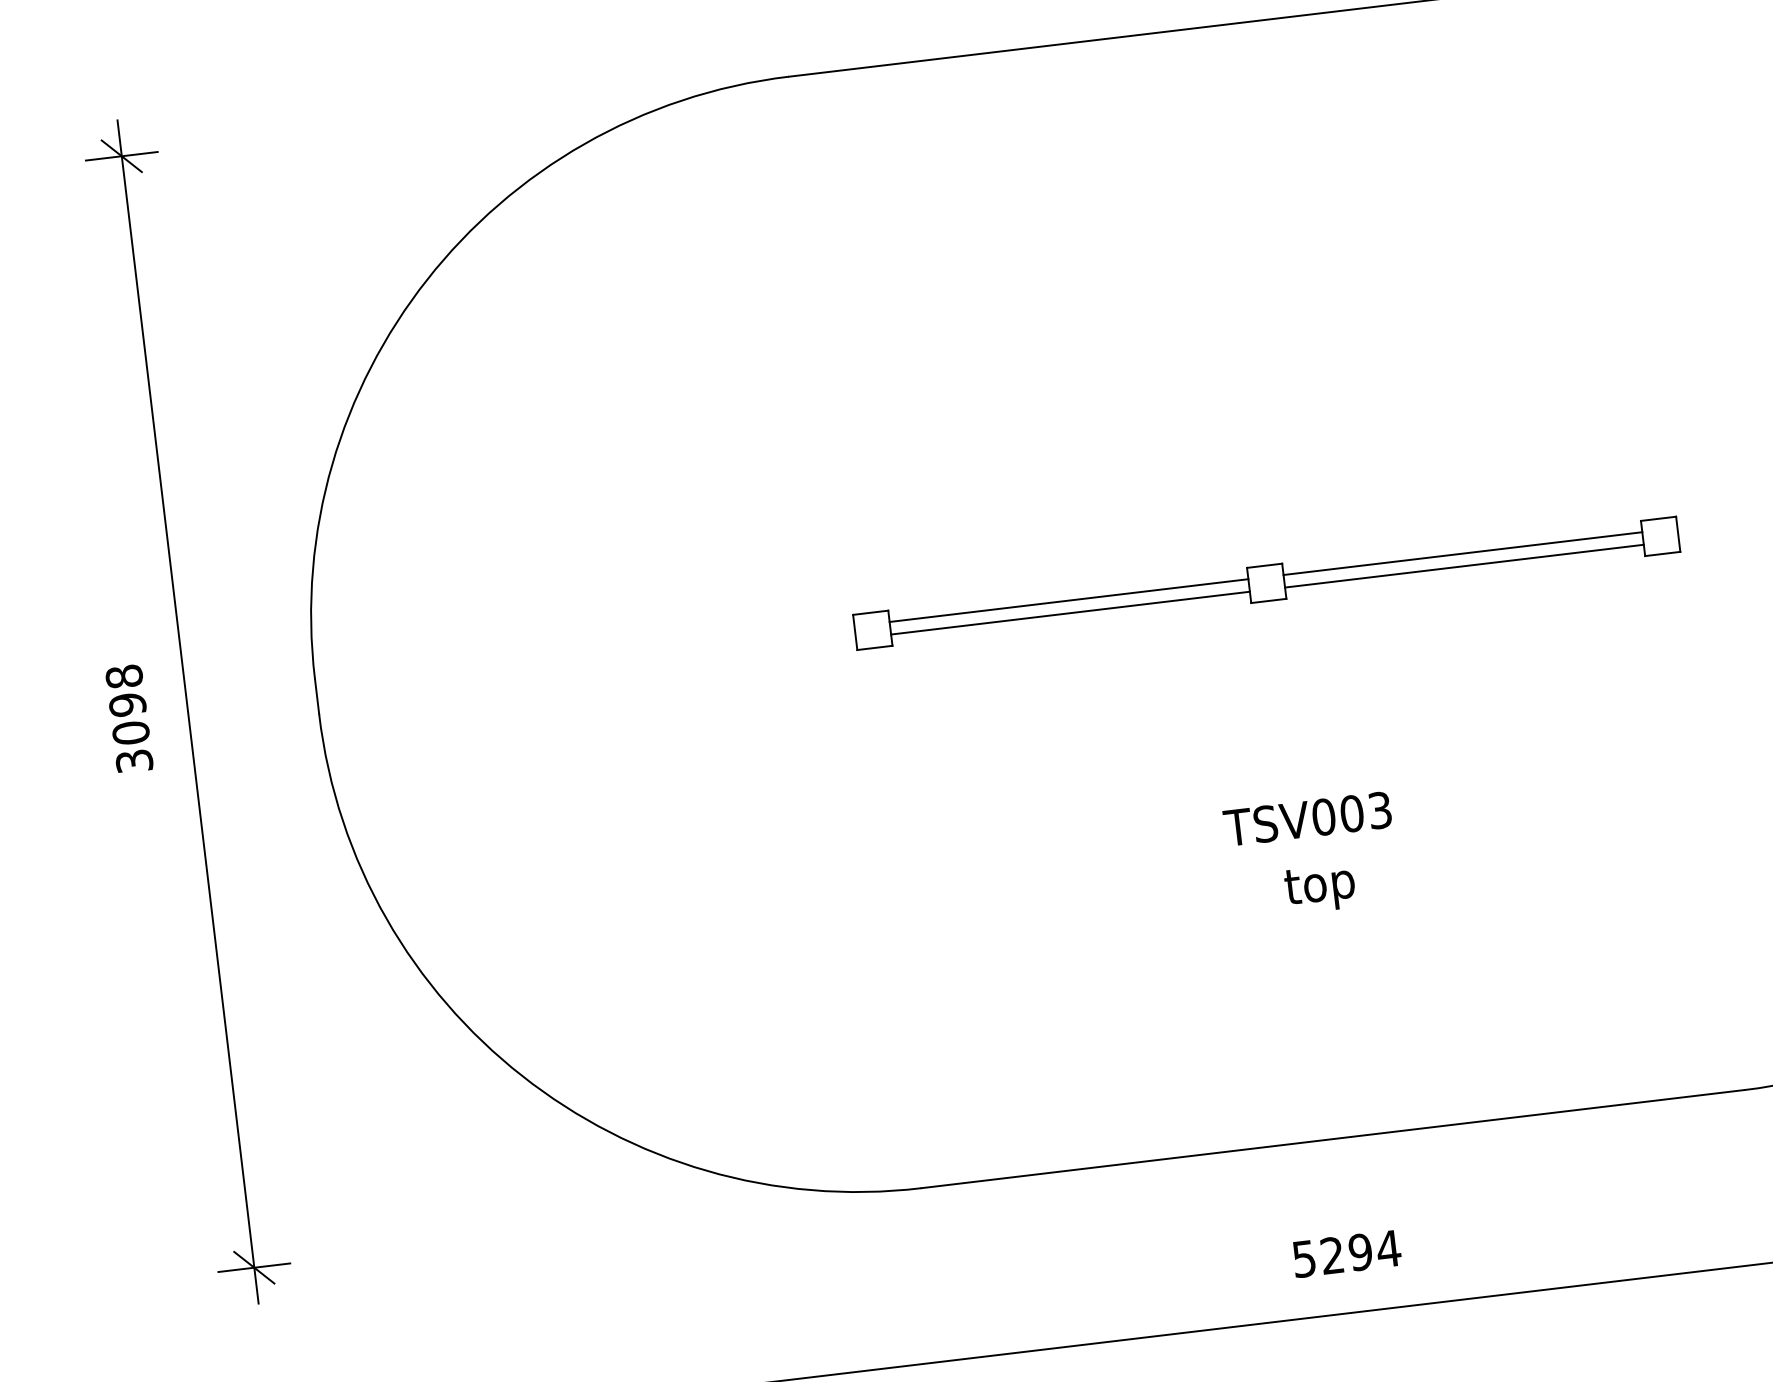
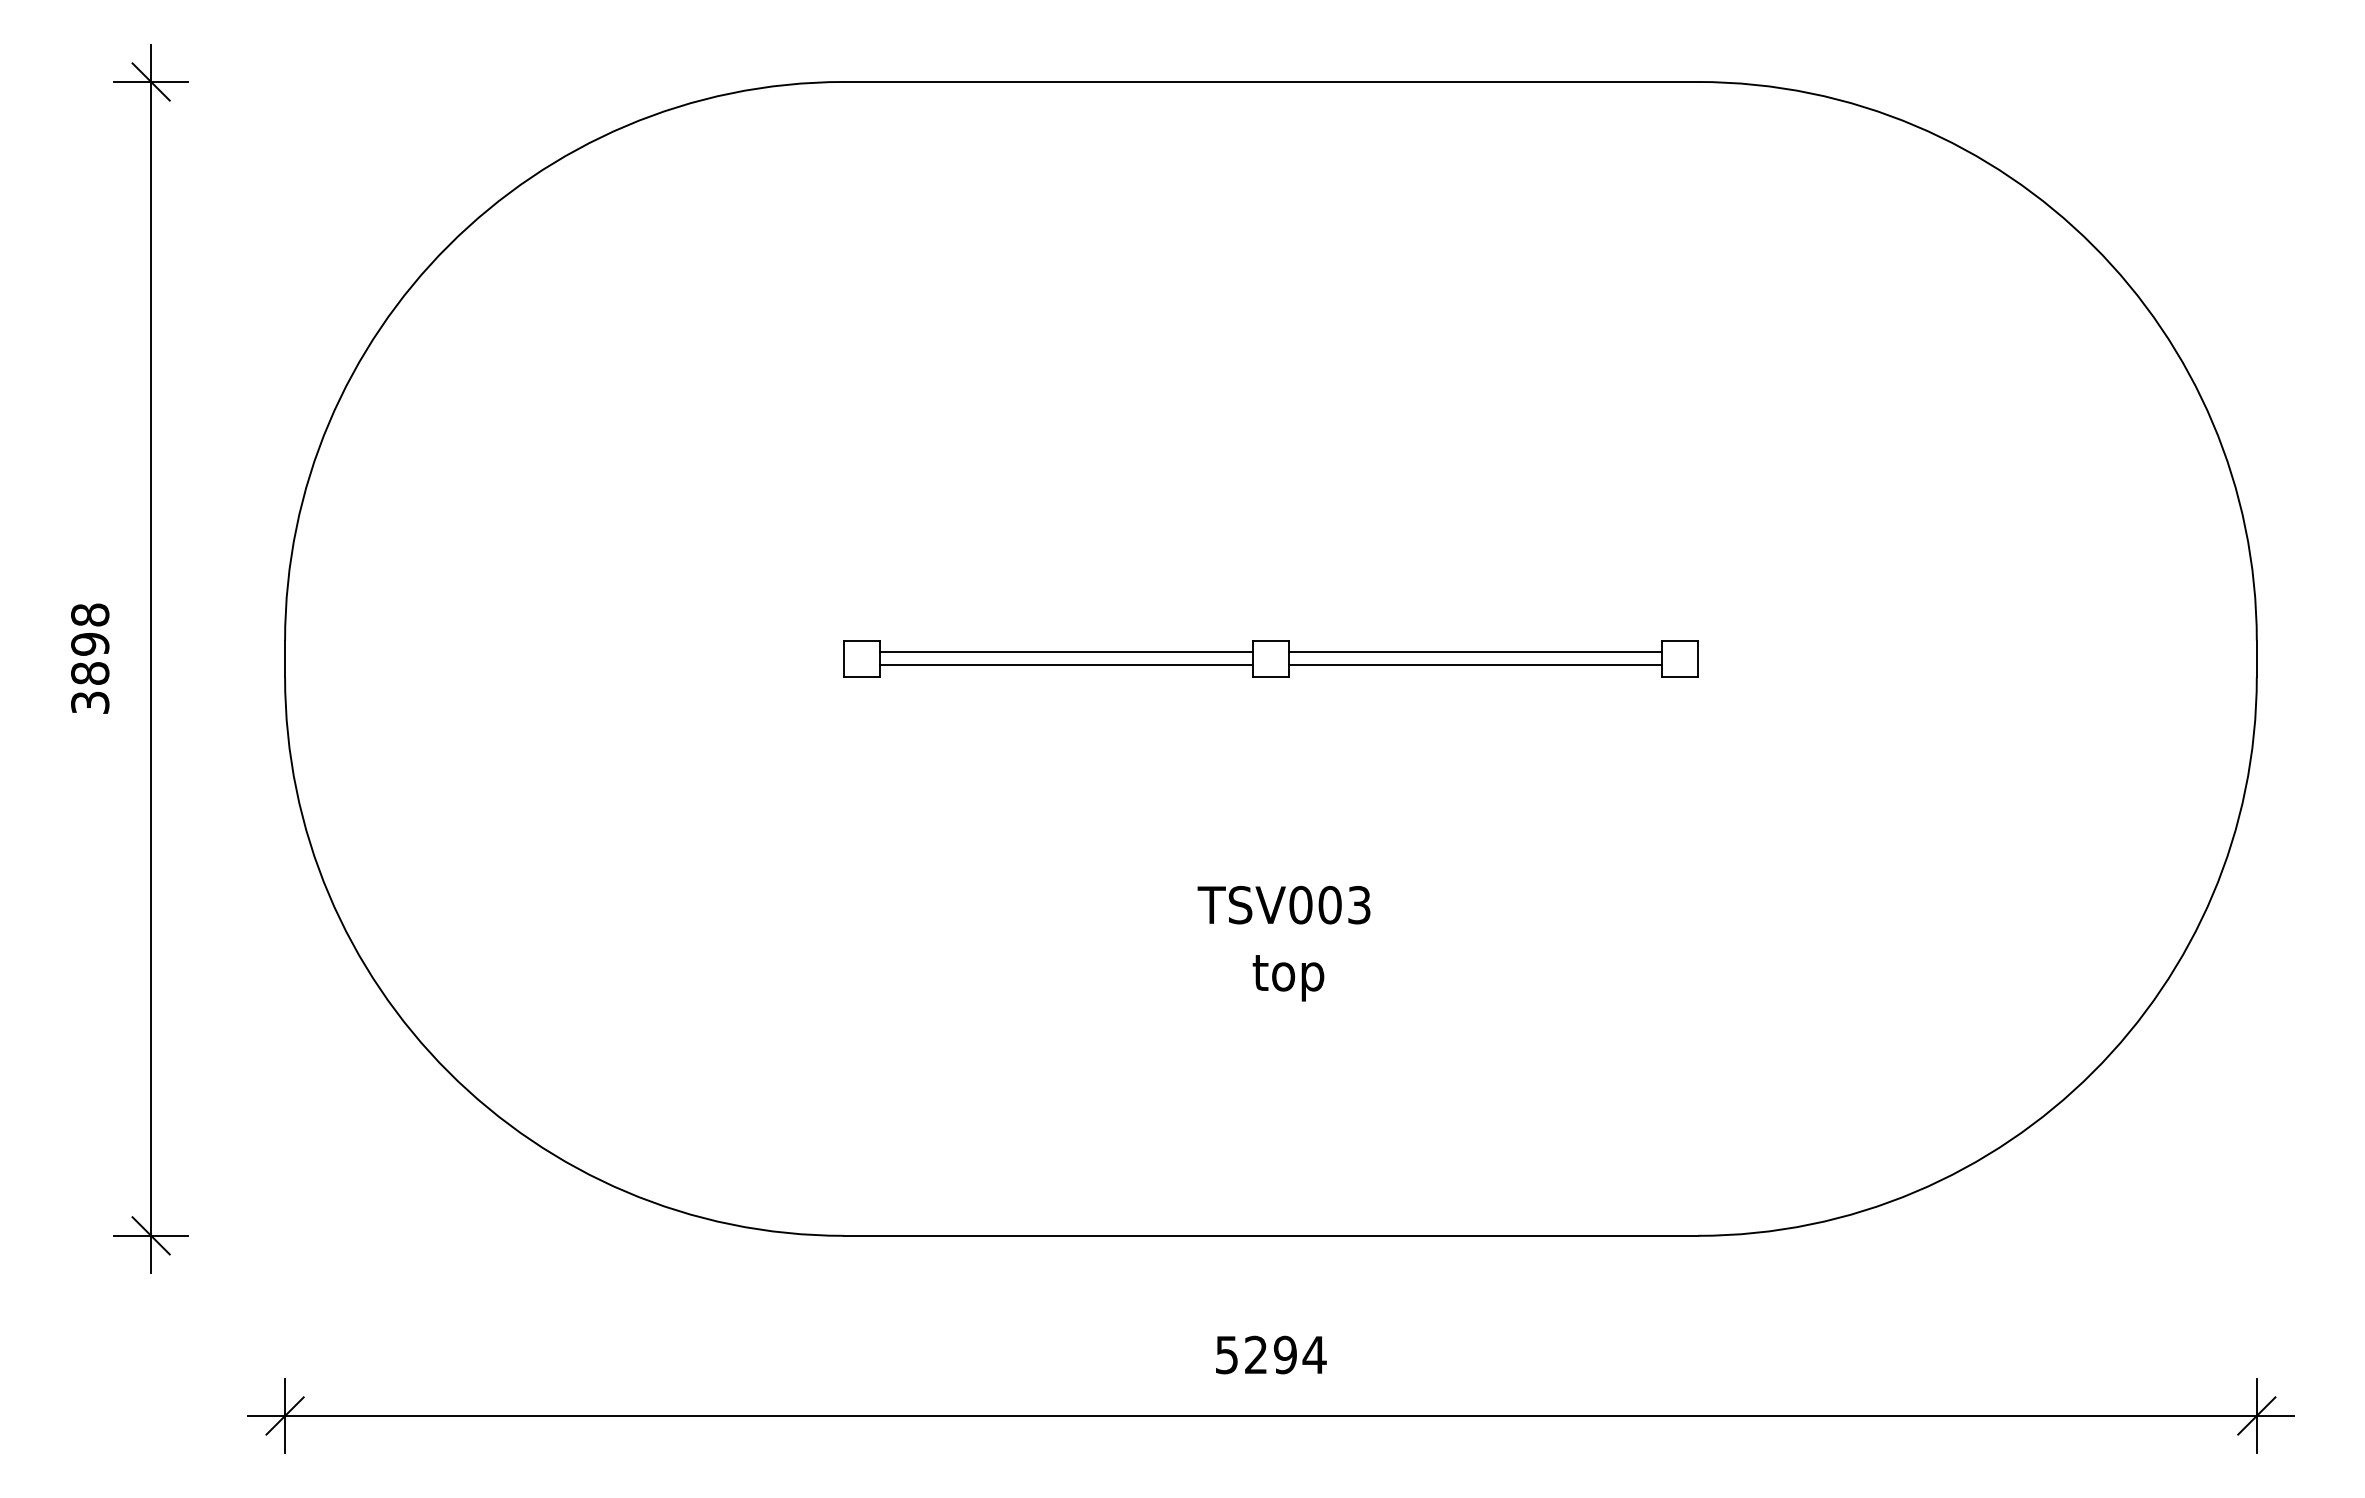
text: (131, 733) -> (90, 673), 3098 -> 3898

